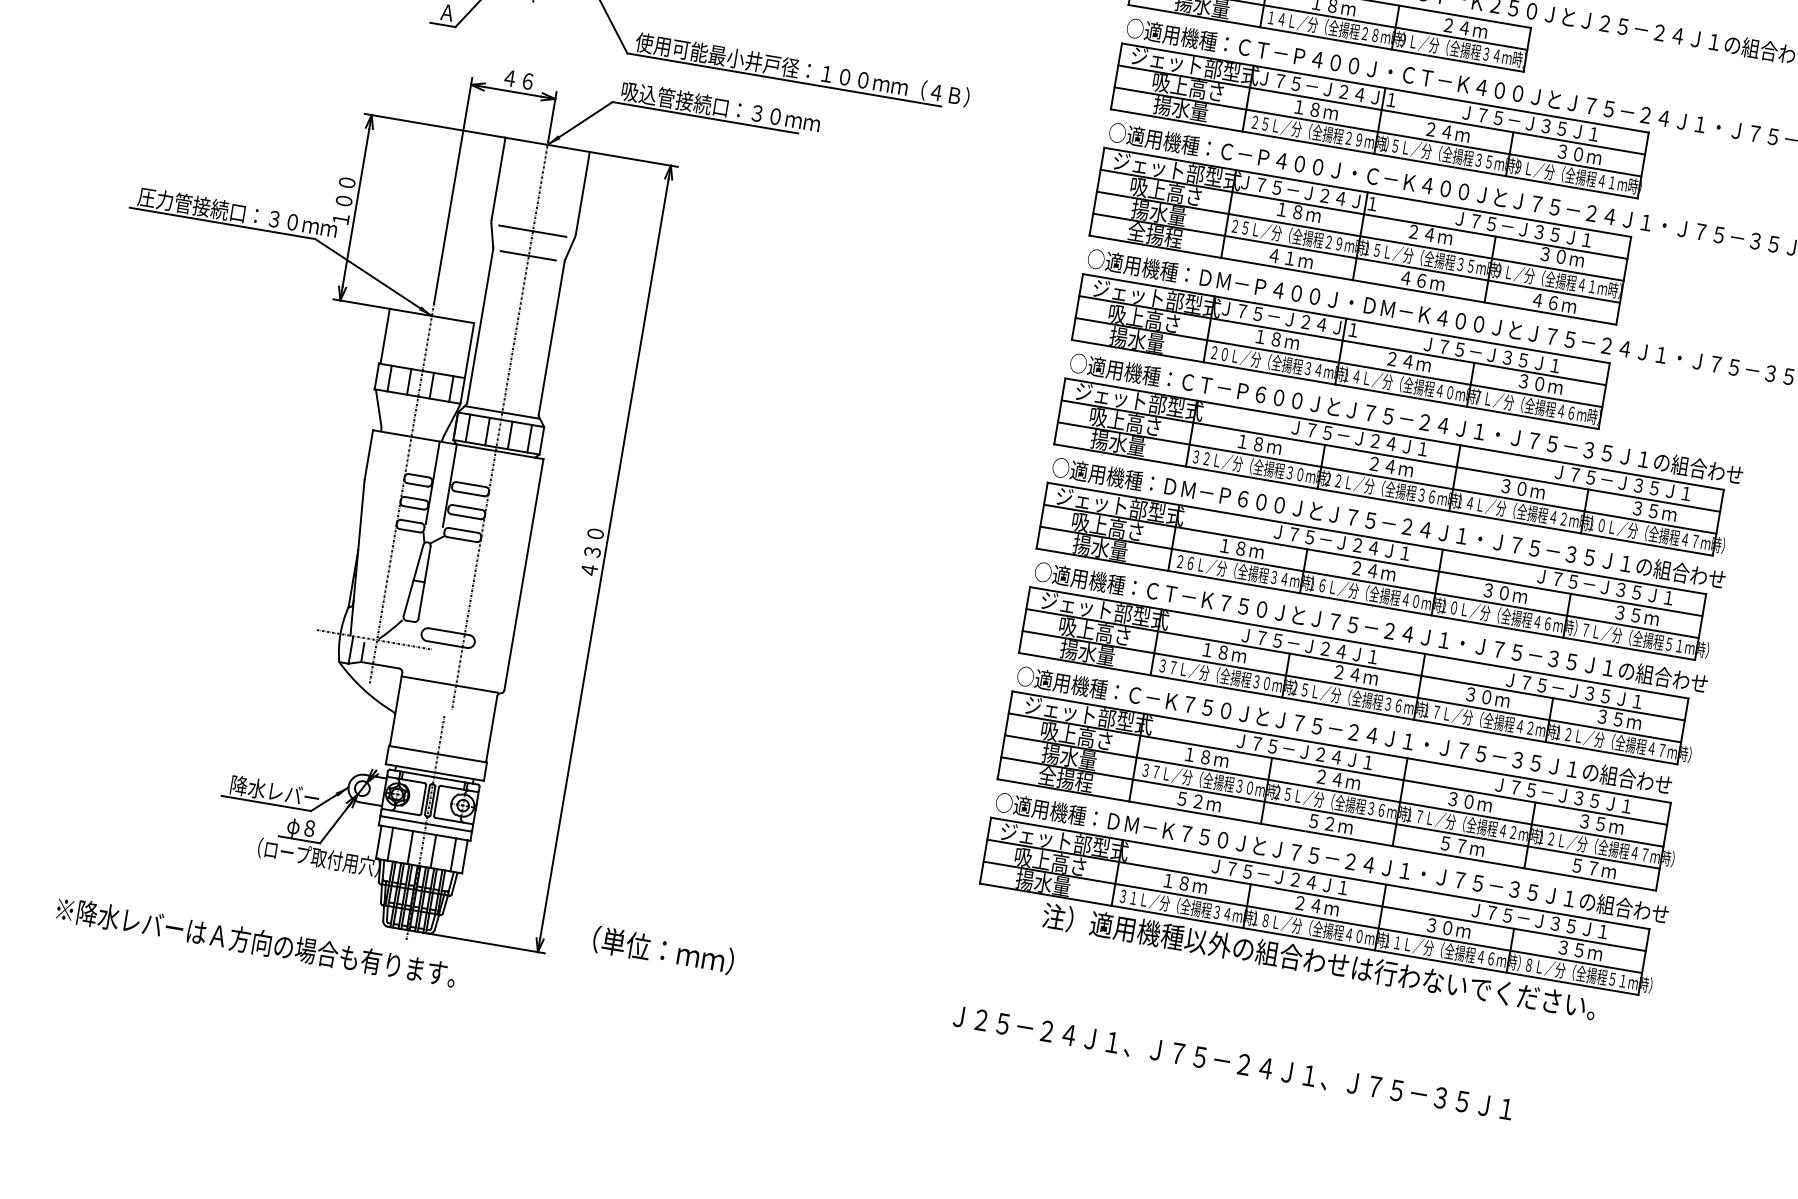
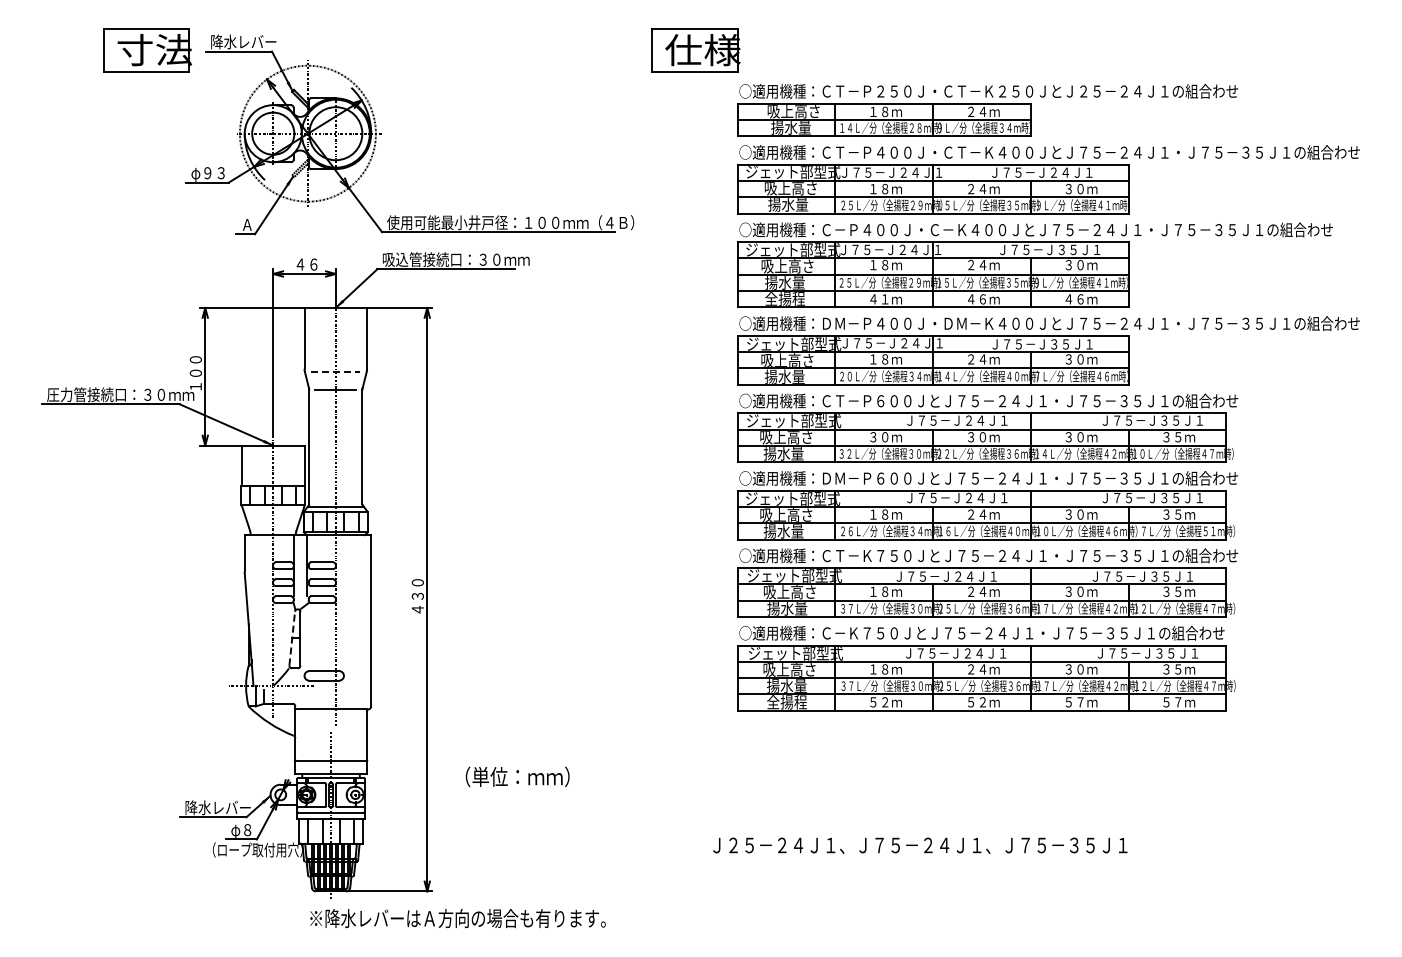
text: (1553, 127) -> (1059, 172), Ｊ７５－Ｊ３５Ｊ１ -> Ｊ７５－Ｊ２４Ｊ１
line: (532, 231) -> (335, 372), solid -> dashed
text: (1250, 443) -> (879, 437), １８ｍ -> ３０ｍ
text: (1383, 465) -> (977, 437), ２４ｍ -> ３０ｍ
line: (413, 580) -> (292, 638), solid -> dashed
part: (1321, 910) -> (987, 765), removed
text: (255, 941) -> (457, 918), moved
text: (663, 949) -> (517, 776), moved
text: (1233, 1062) -> (920, 845), moved

